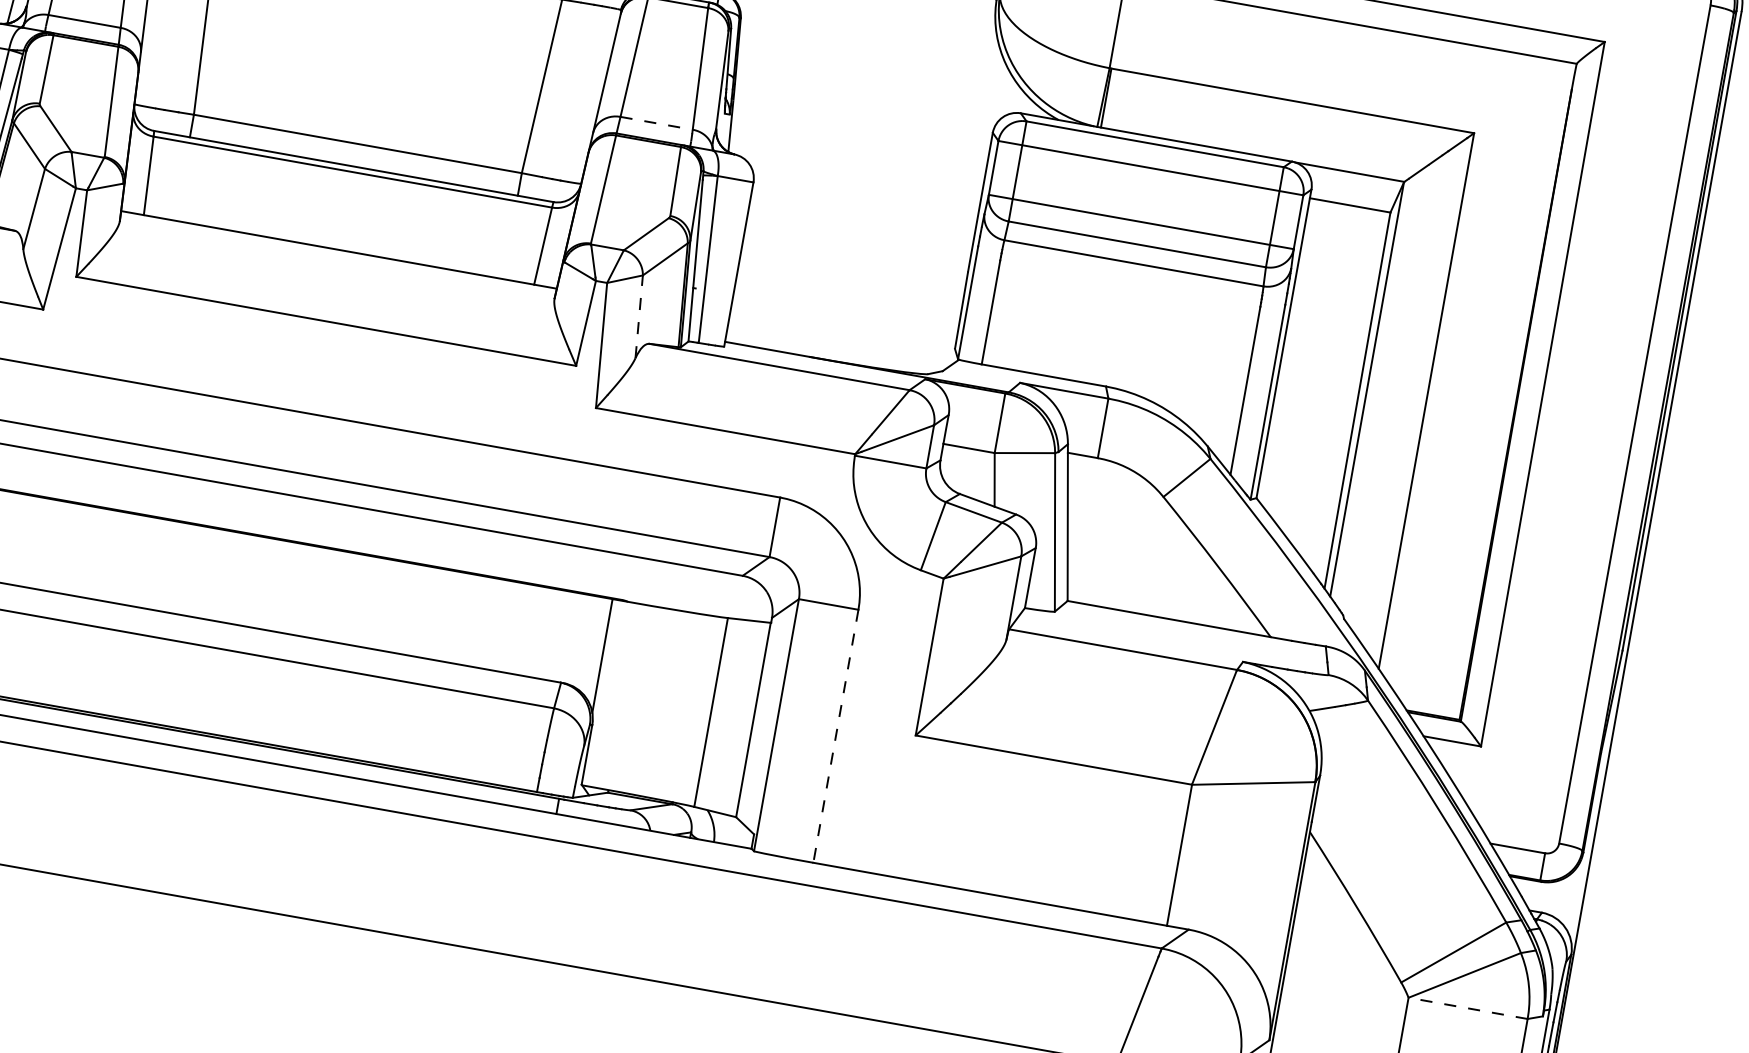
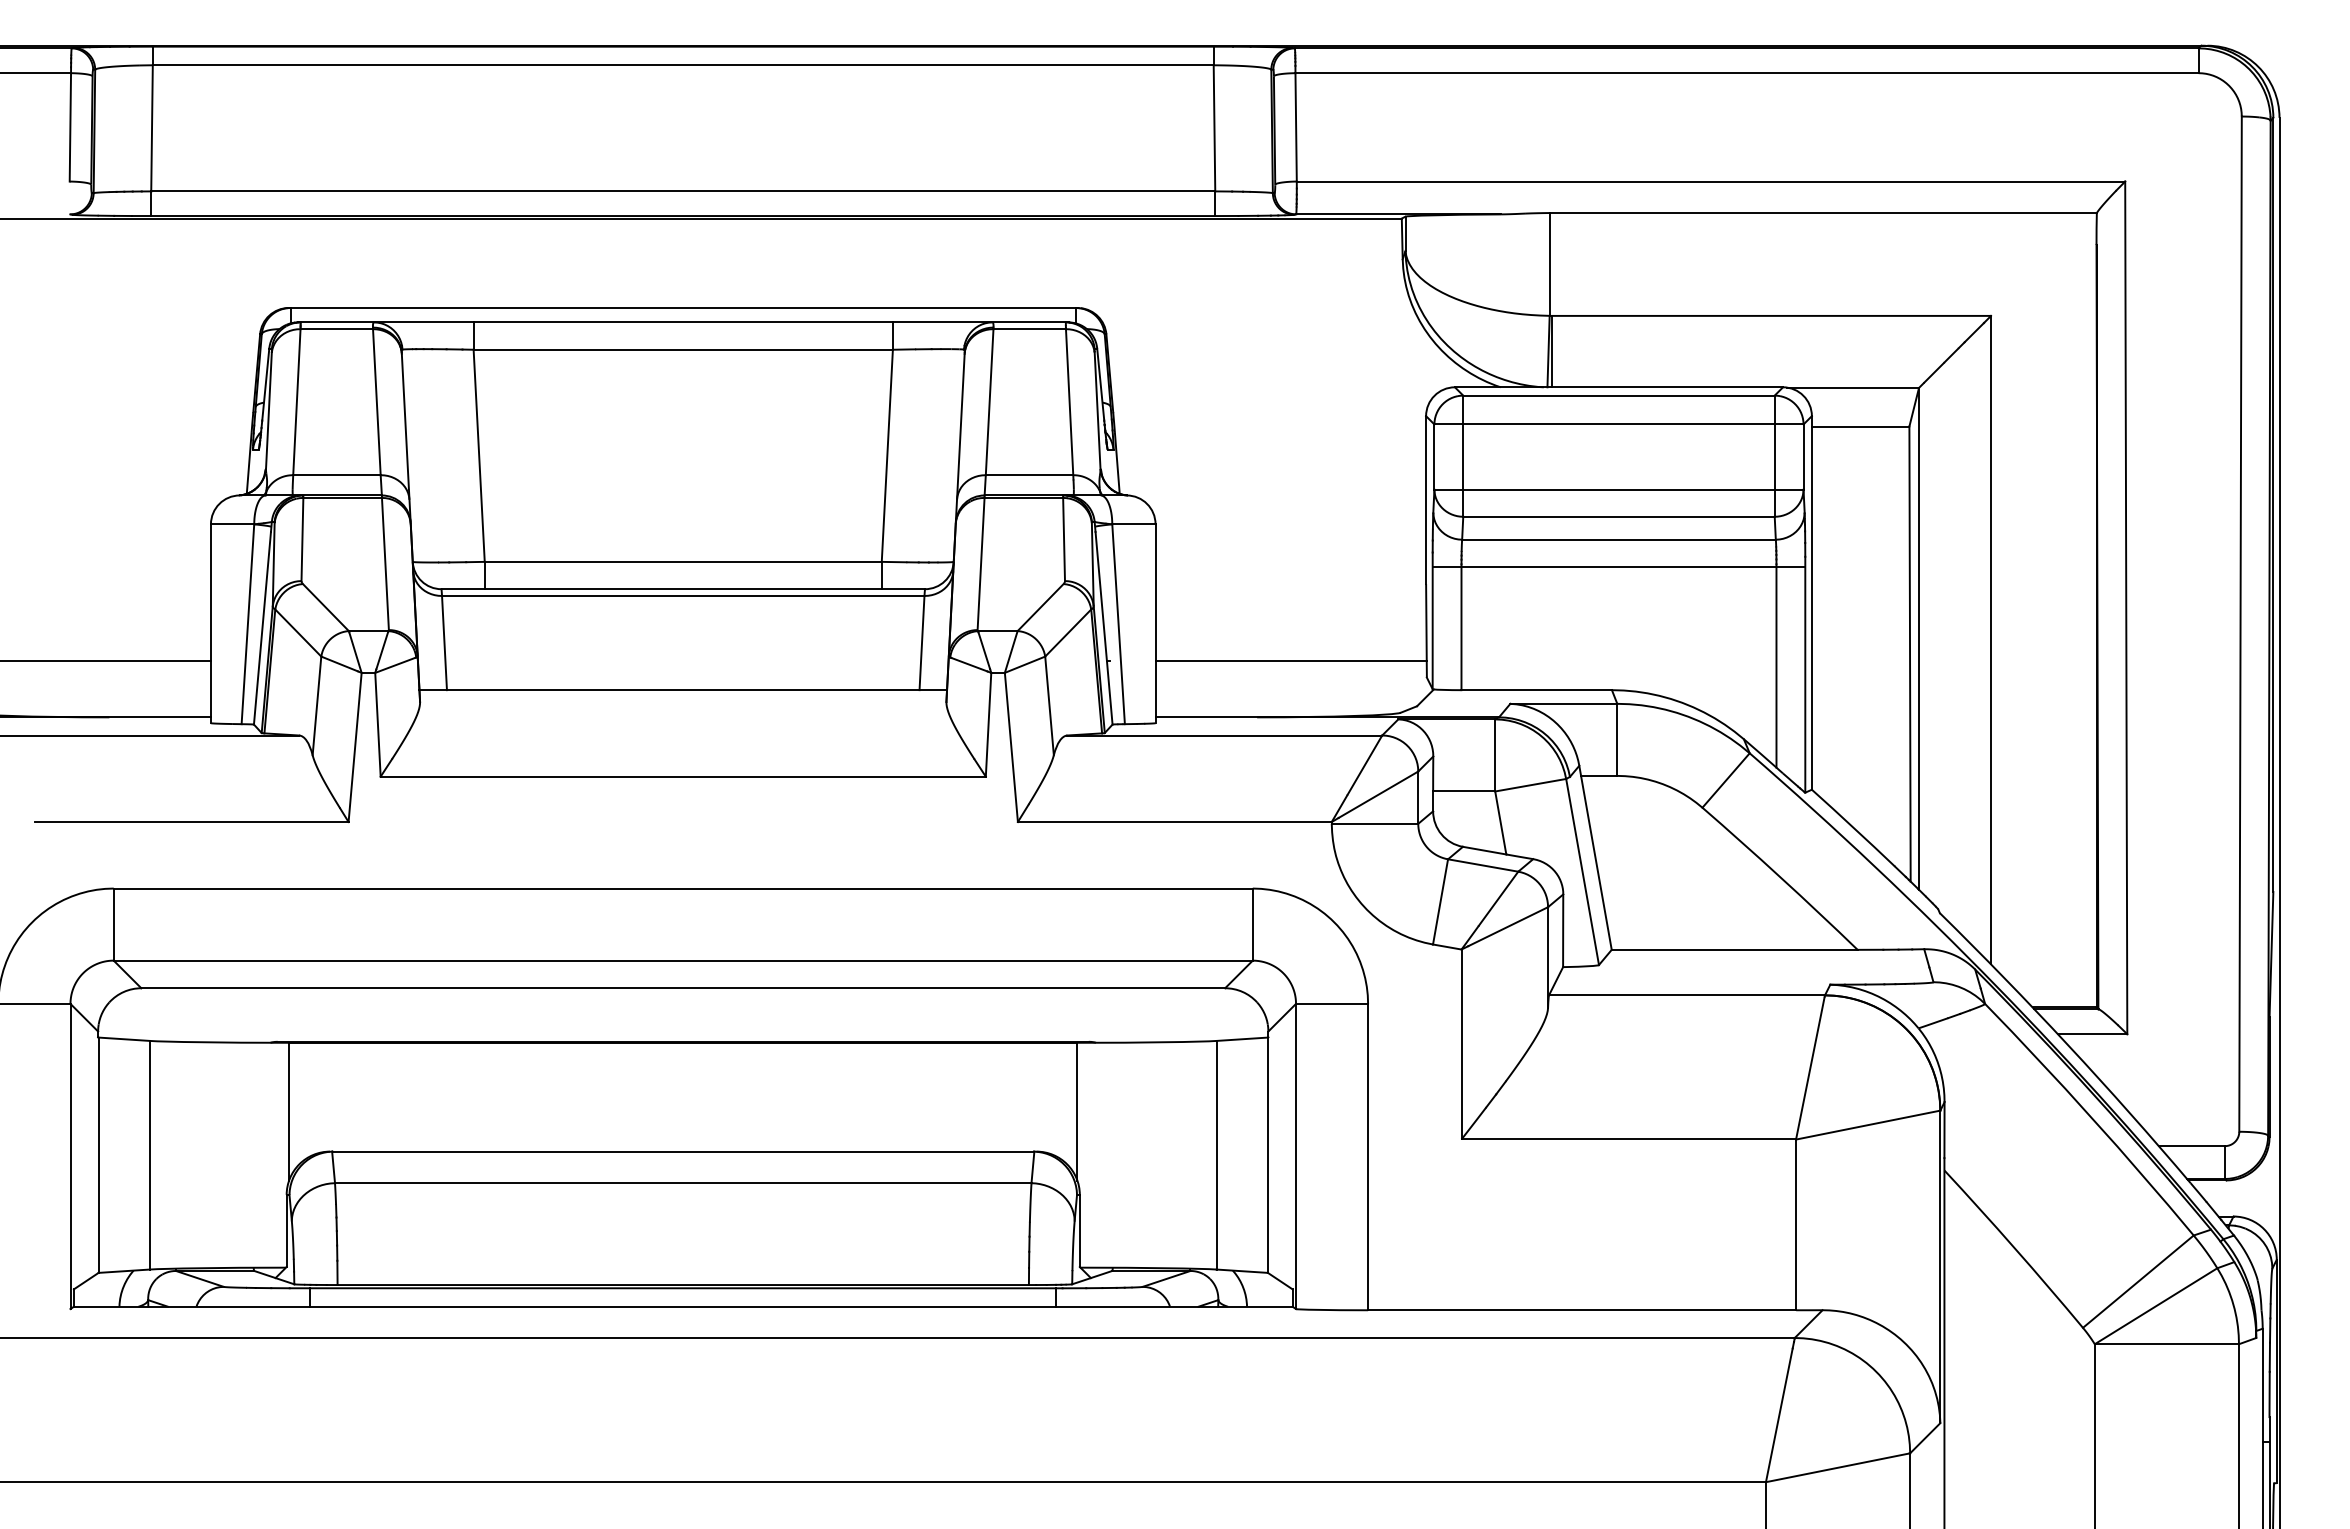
line: (656, 123) -> (1029, 475), dashed -> solid
line: (1129, 285) -> (1618, 566), added
line: (844, 314) -> (1290, 660), added
line: (639, 316) -> (1049, 705), dashed -> solid
line: (836, 736) -> (1368, 1157), dashed -> solid
line: (1467, 1008) -> (2166, 1344), dashed -> solid

